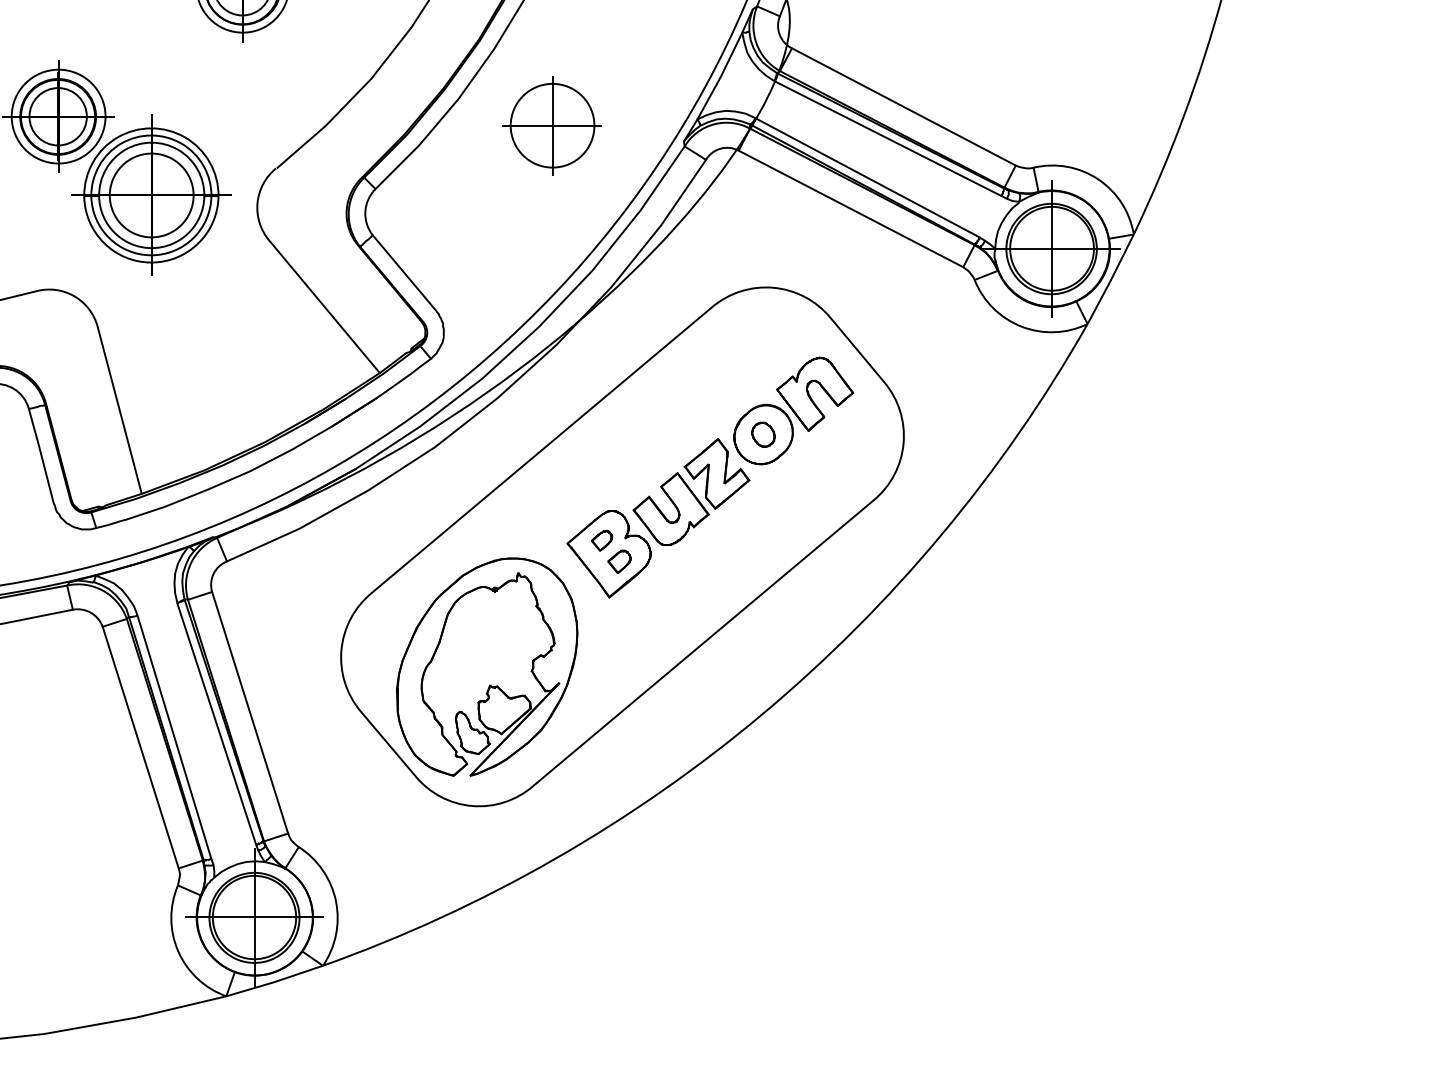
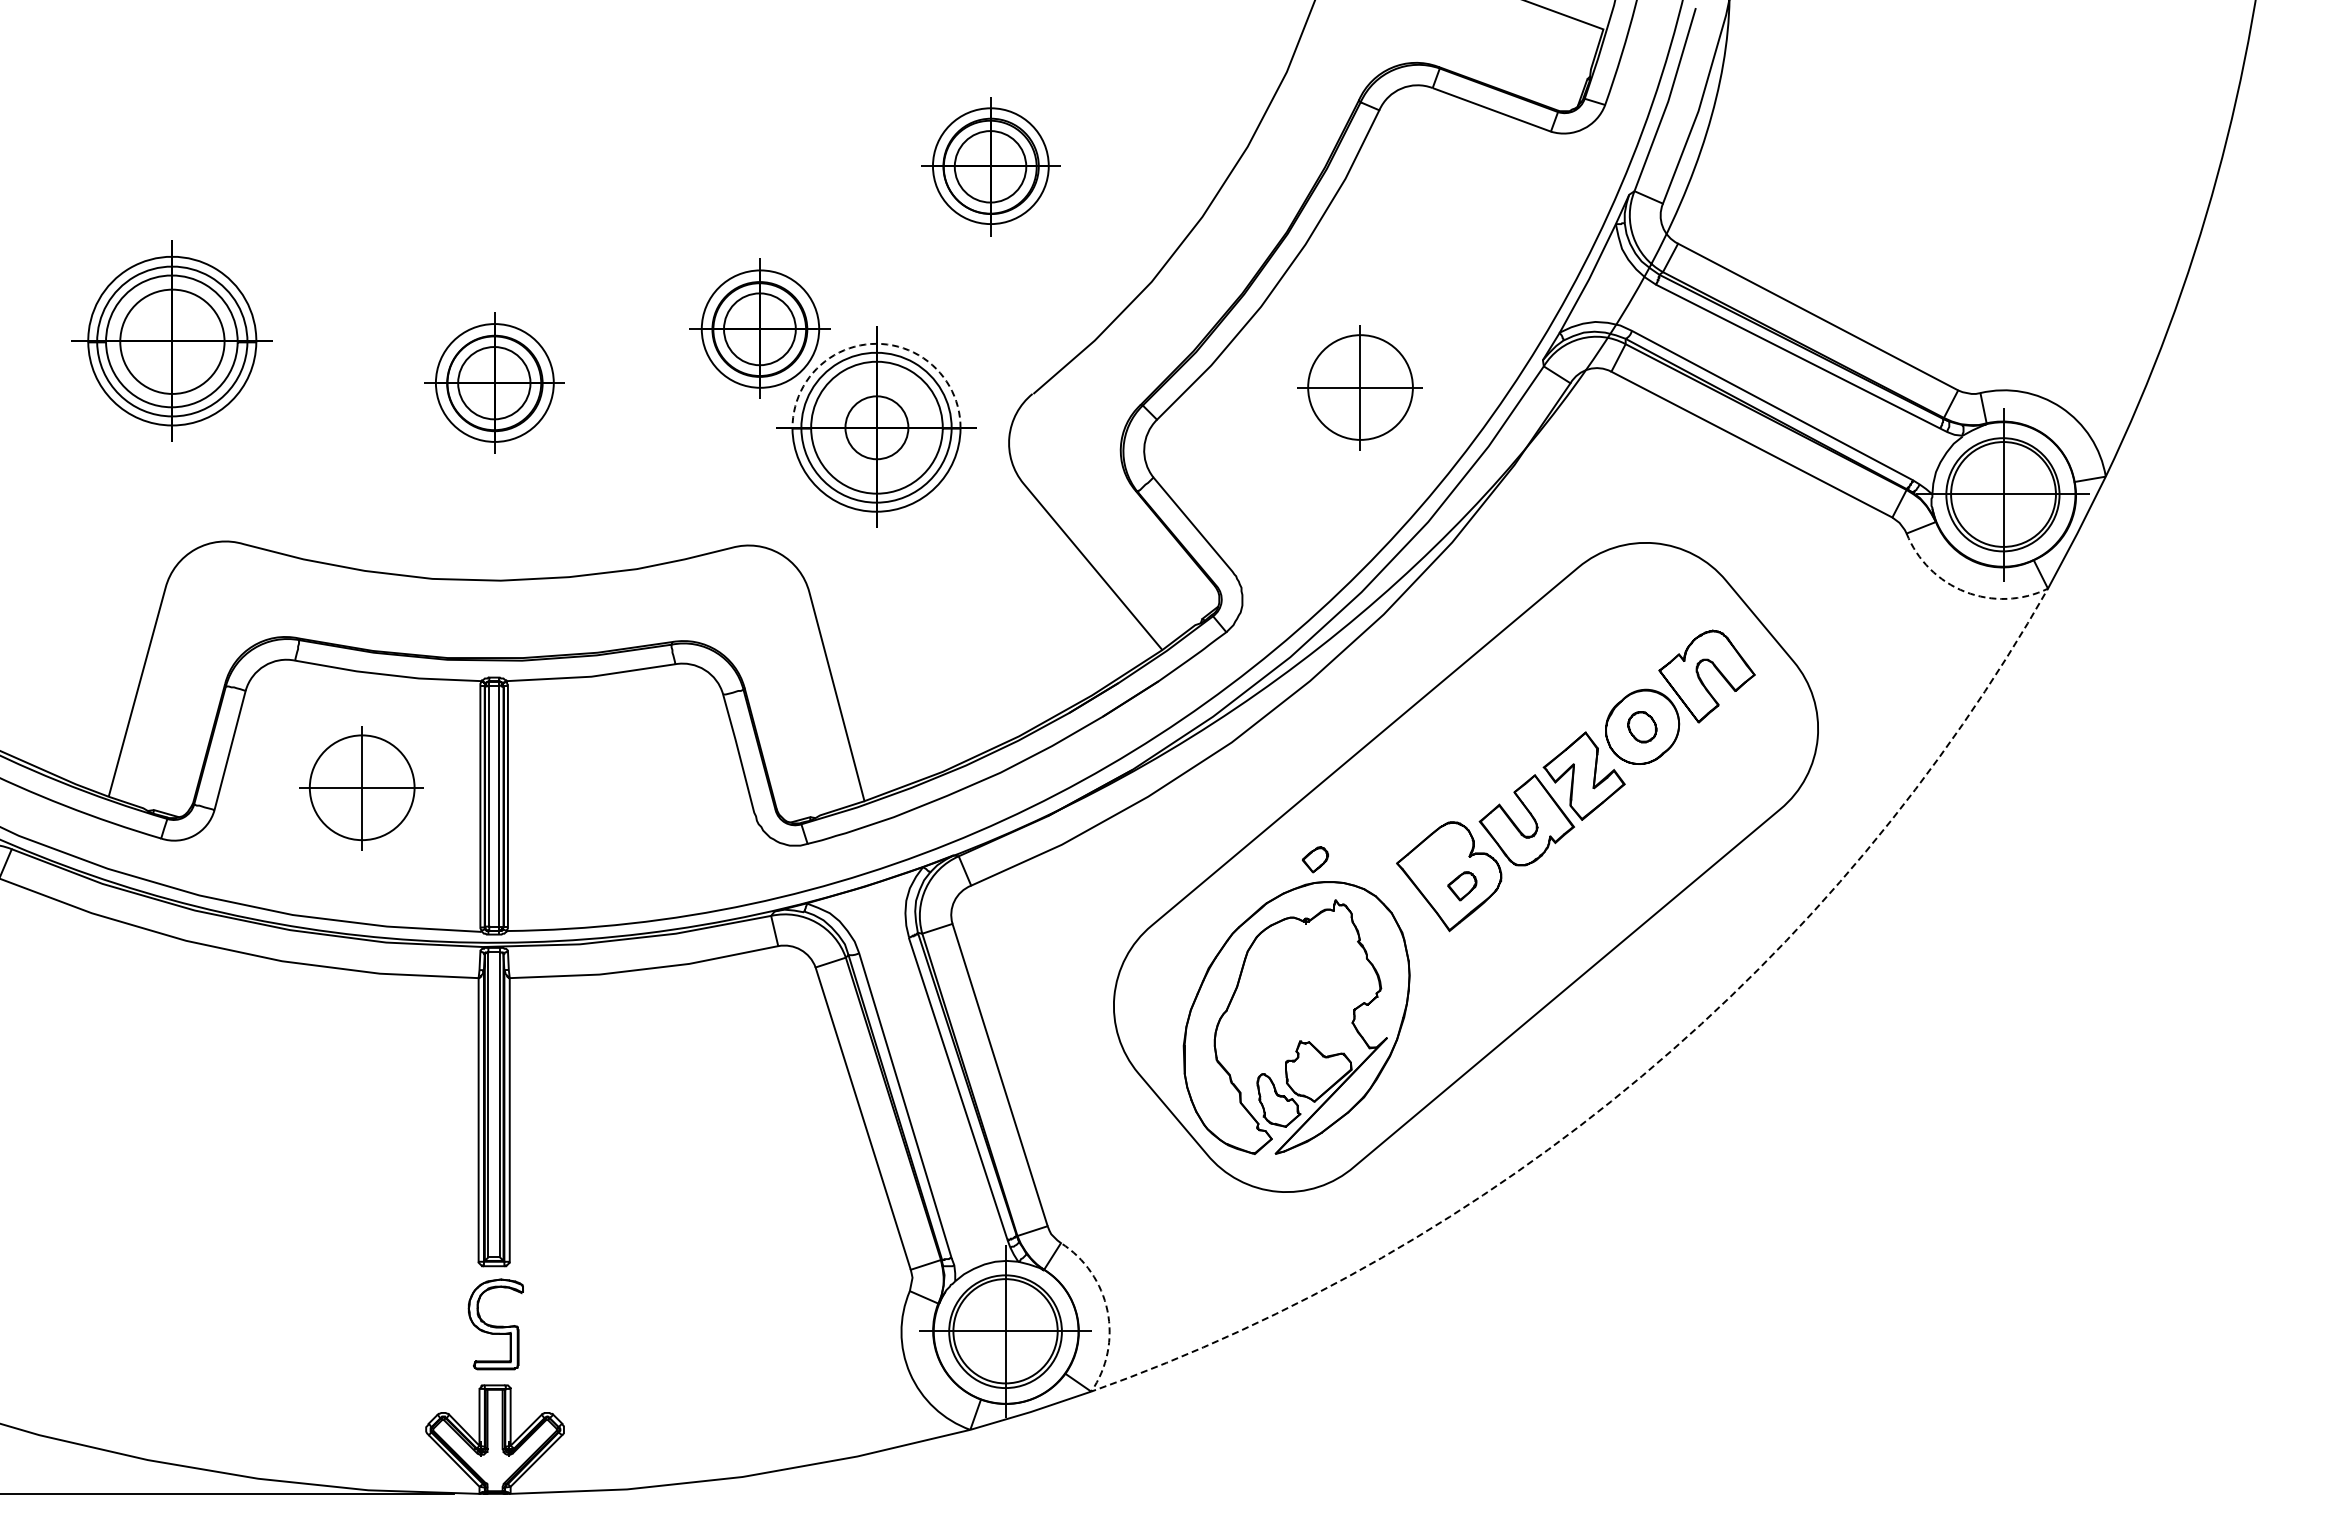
part: (551, 125) -> (1359, 387), moved
arc: (151, 128) -> (876, 343), solid -> dashed
circle: (151, 195) -> (876, 427), size x0.6
part: (601, 540) -> (1314, 859), moved
line: (769, 708) -> (1650, 1069), solid -> dashed

